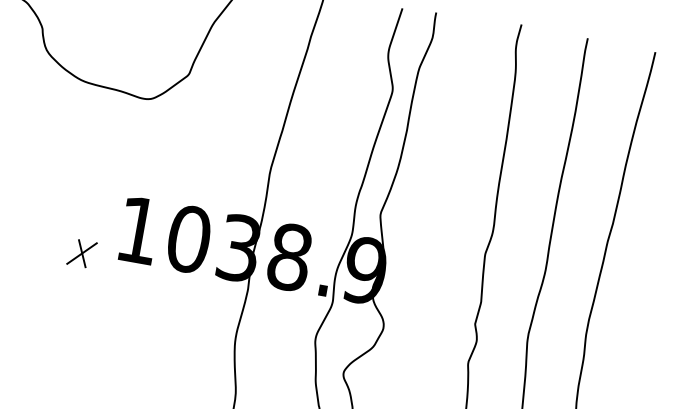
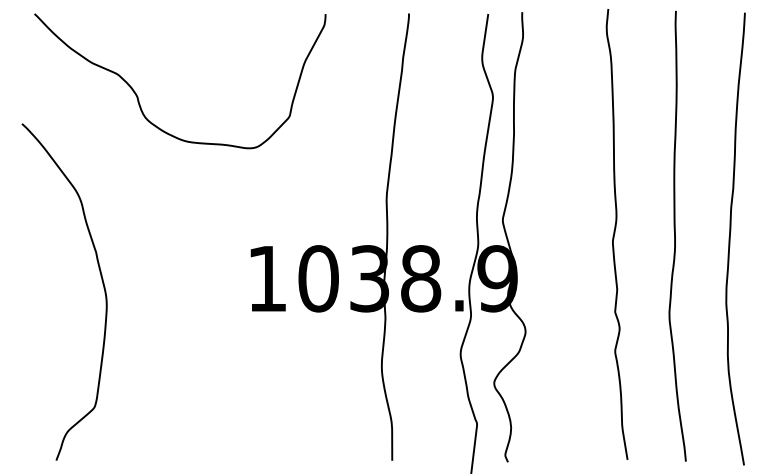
part: (81, 253) -> (215, 311), removed

